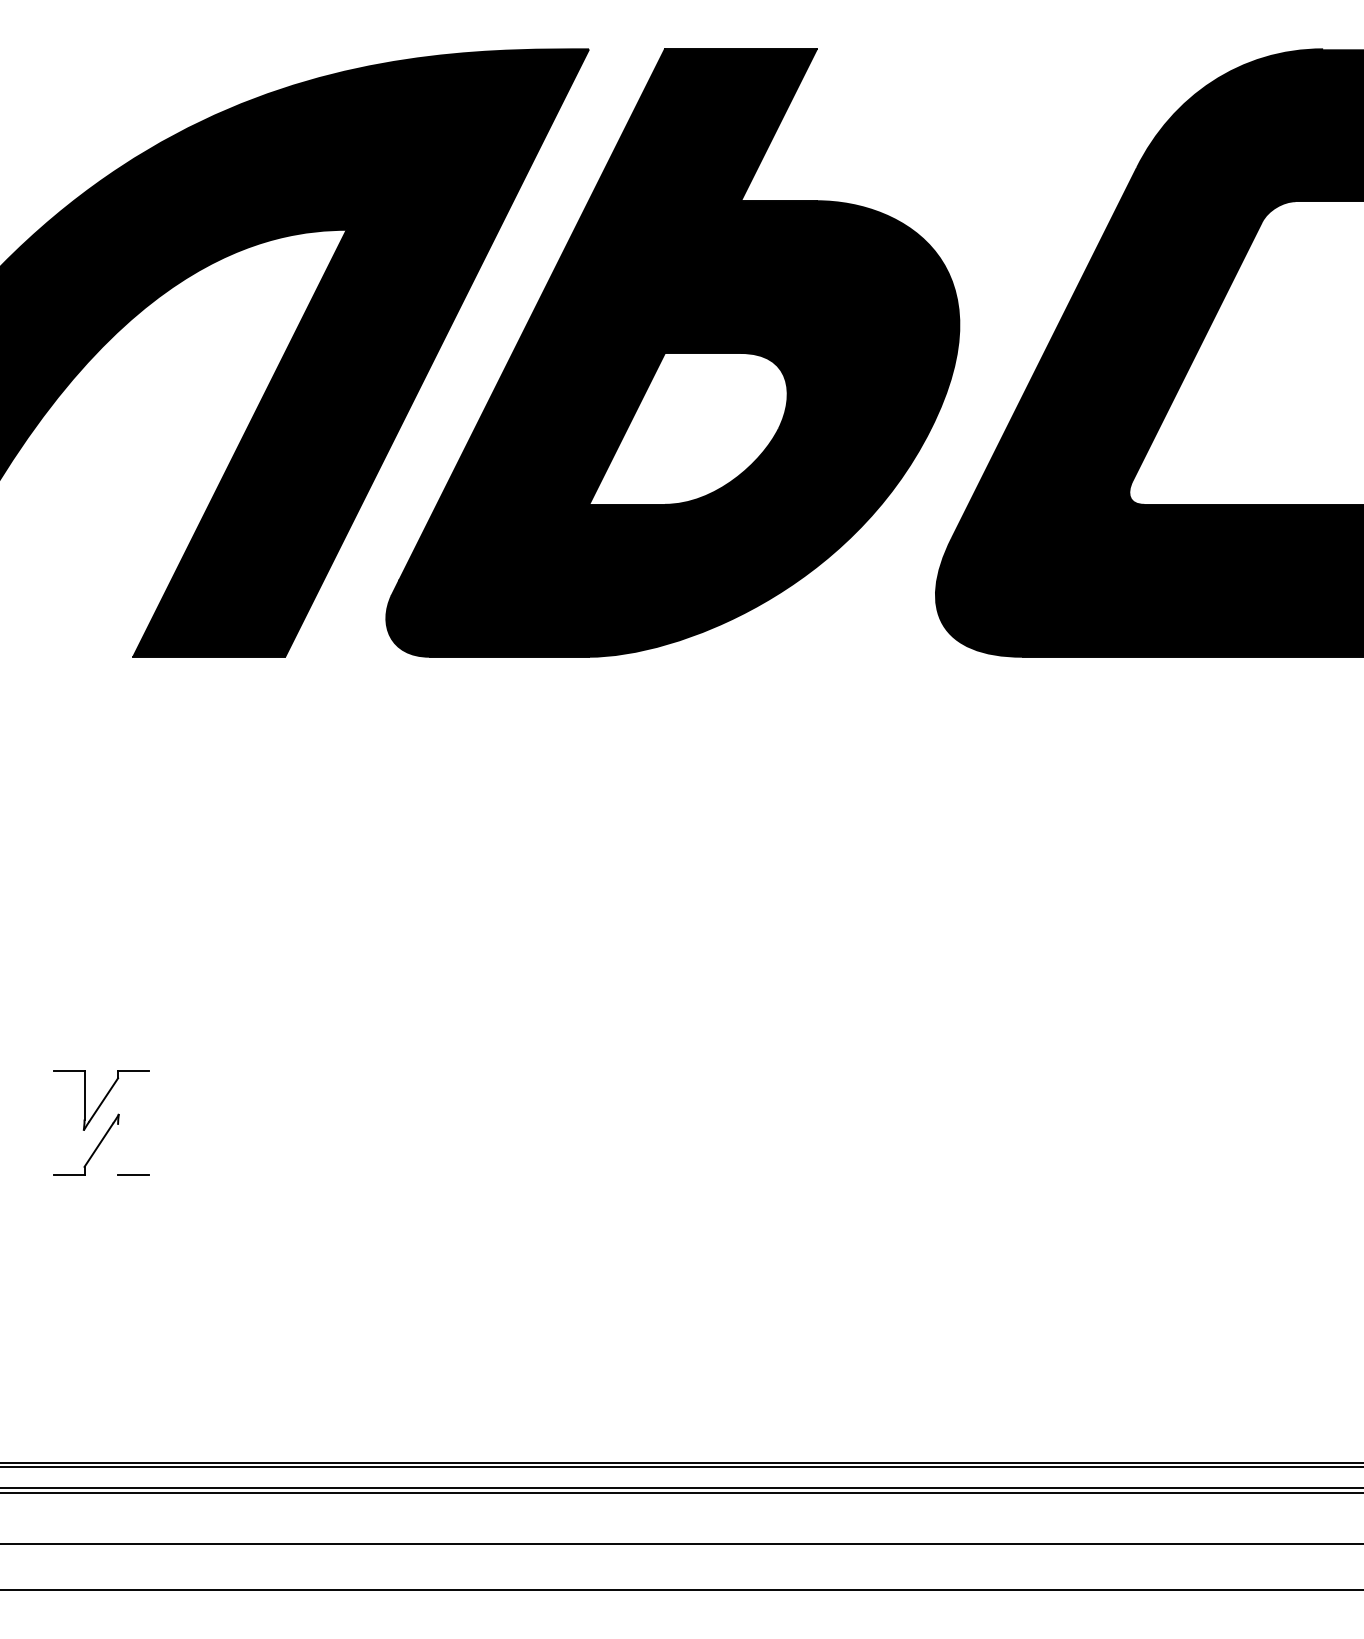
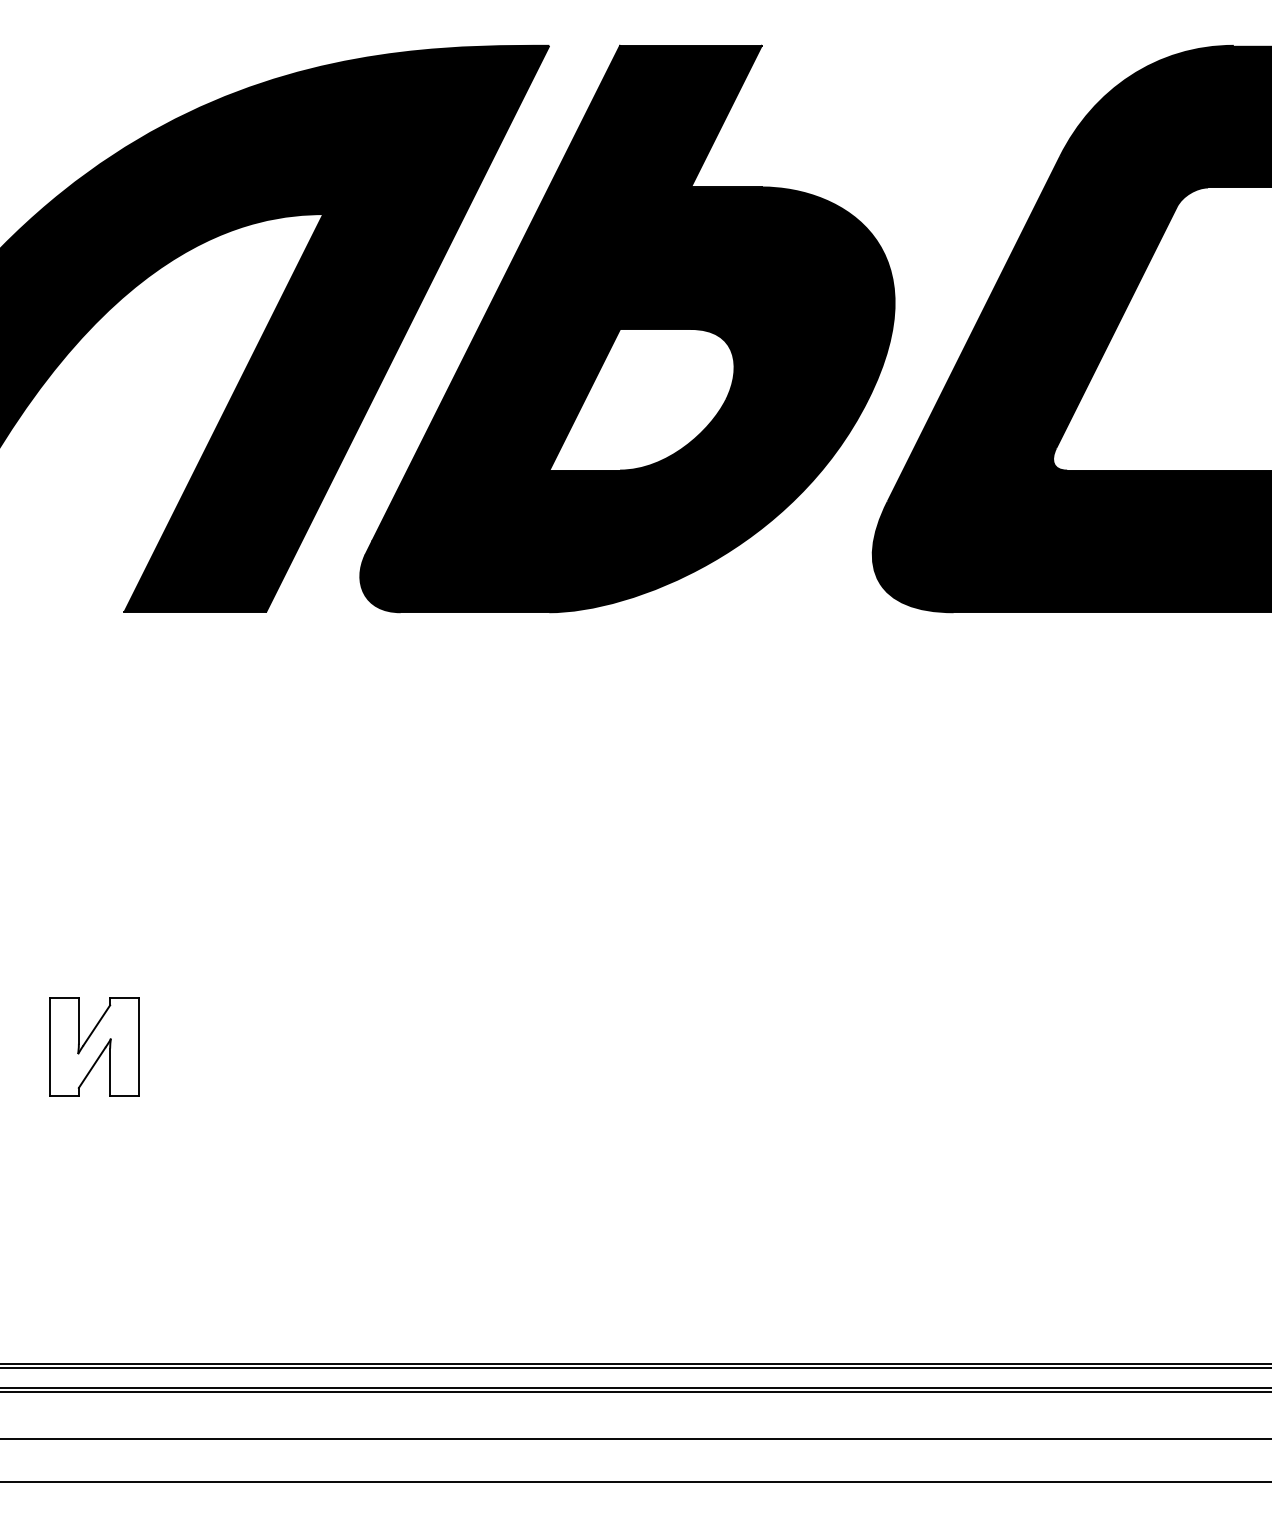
line: (54, 1122) -> (50, 1046), added
line: (148, 1122) -> (138, 1046), added
line: (118, 1149) -> (110, 1071), added

